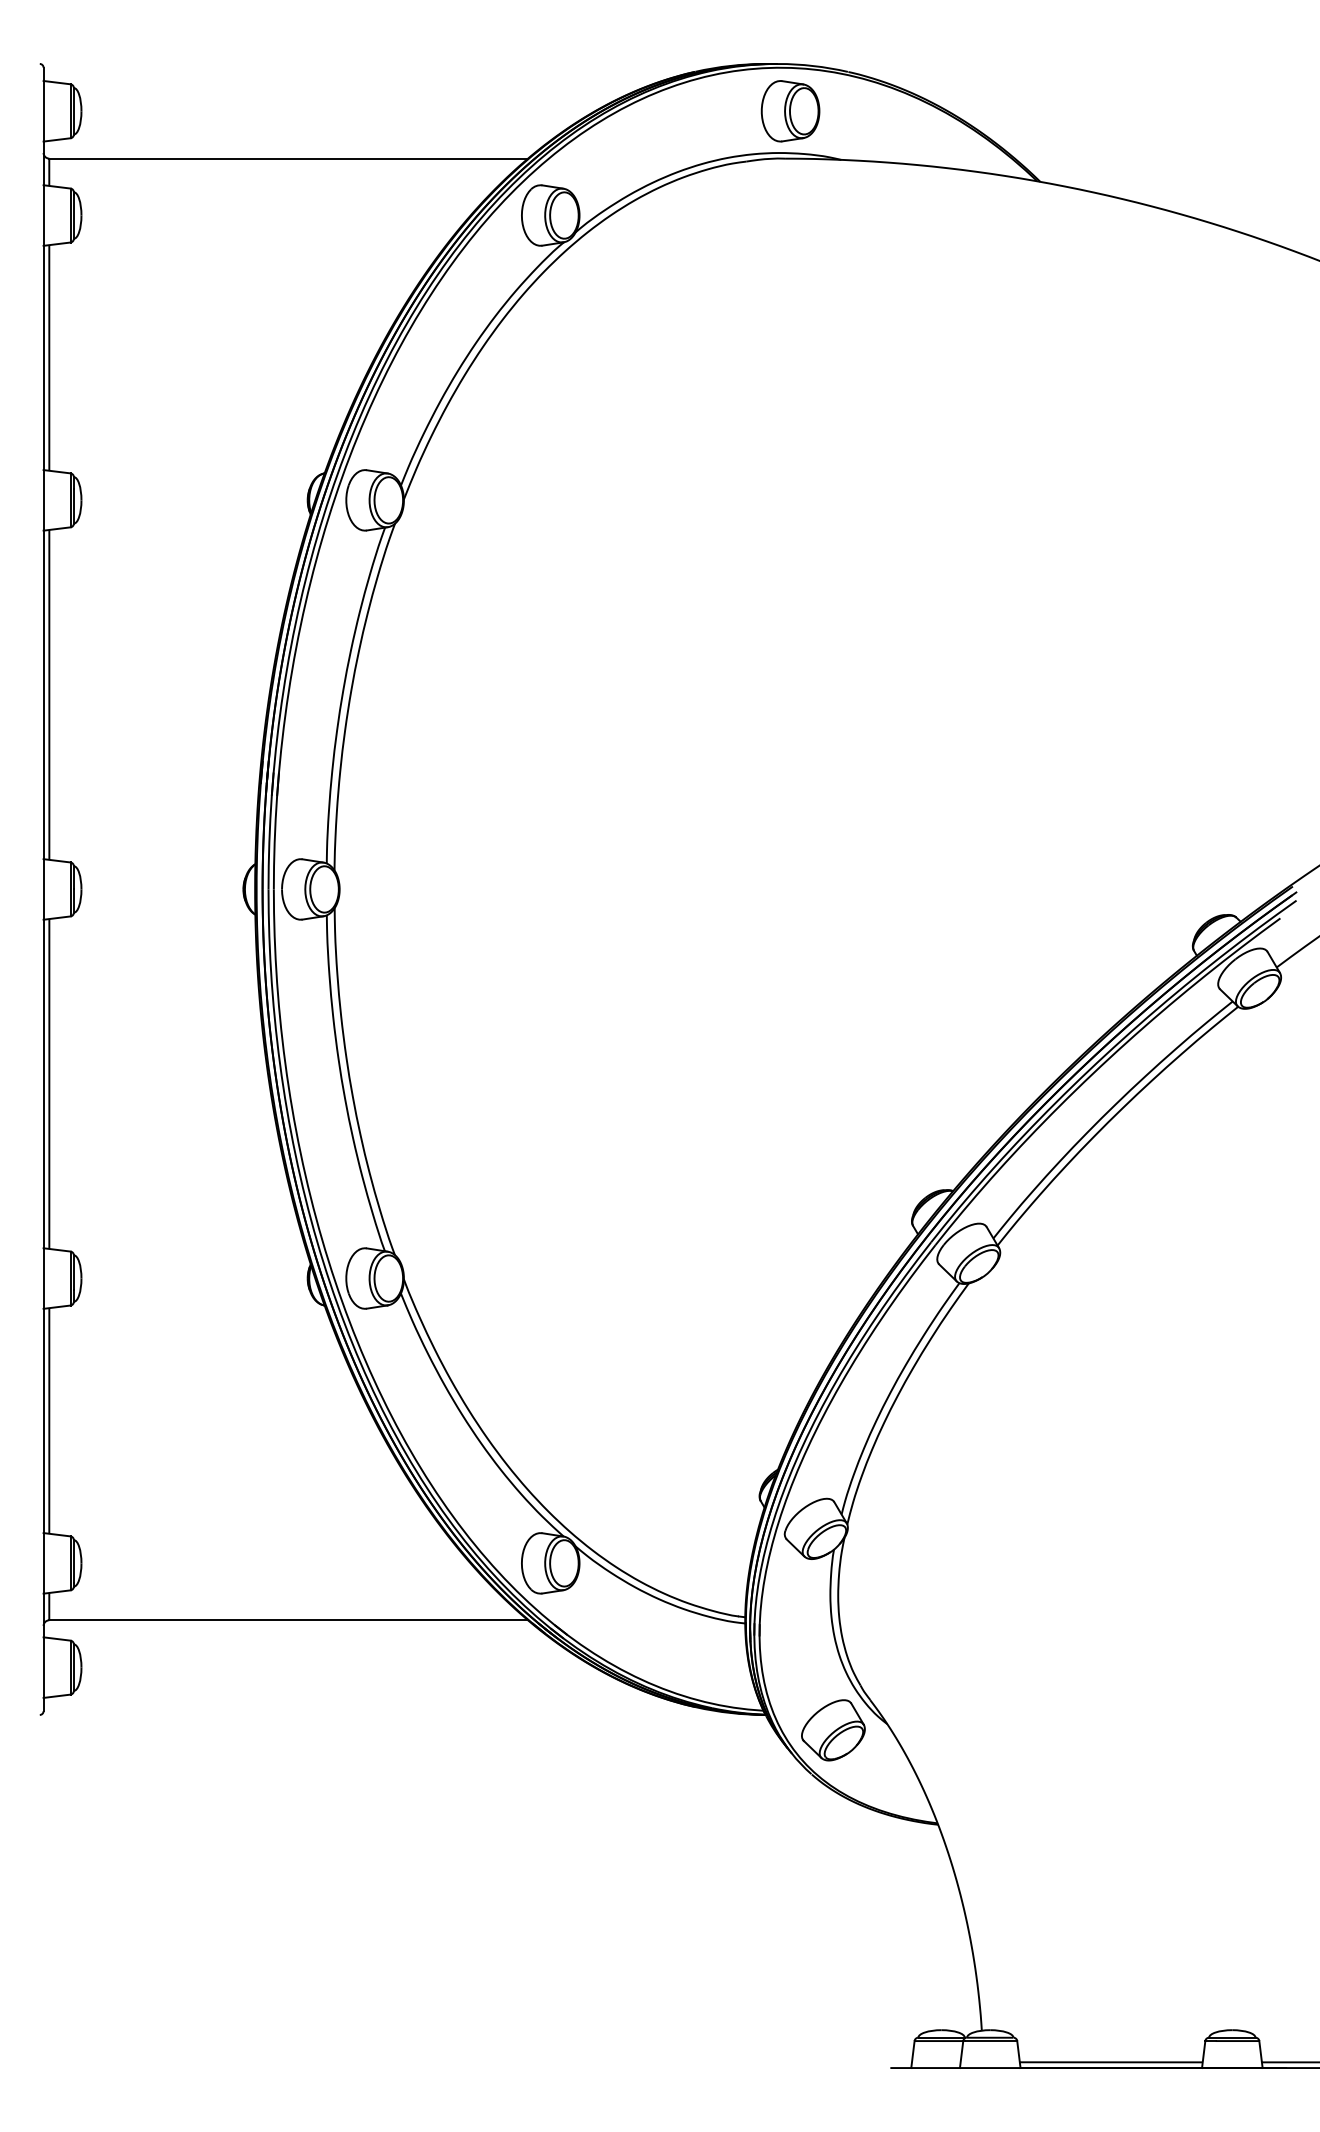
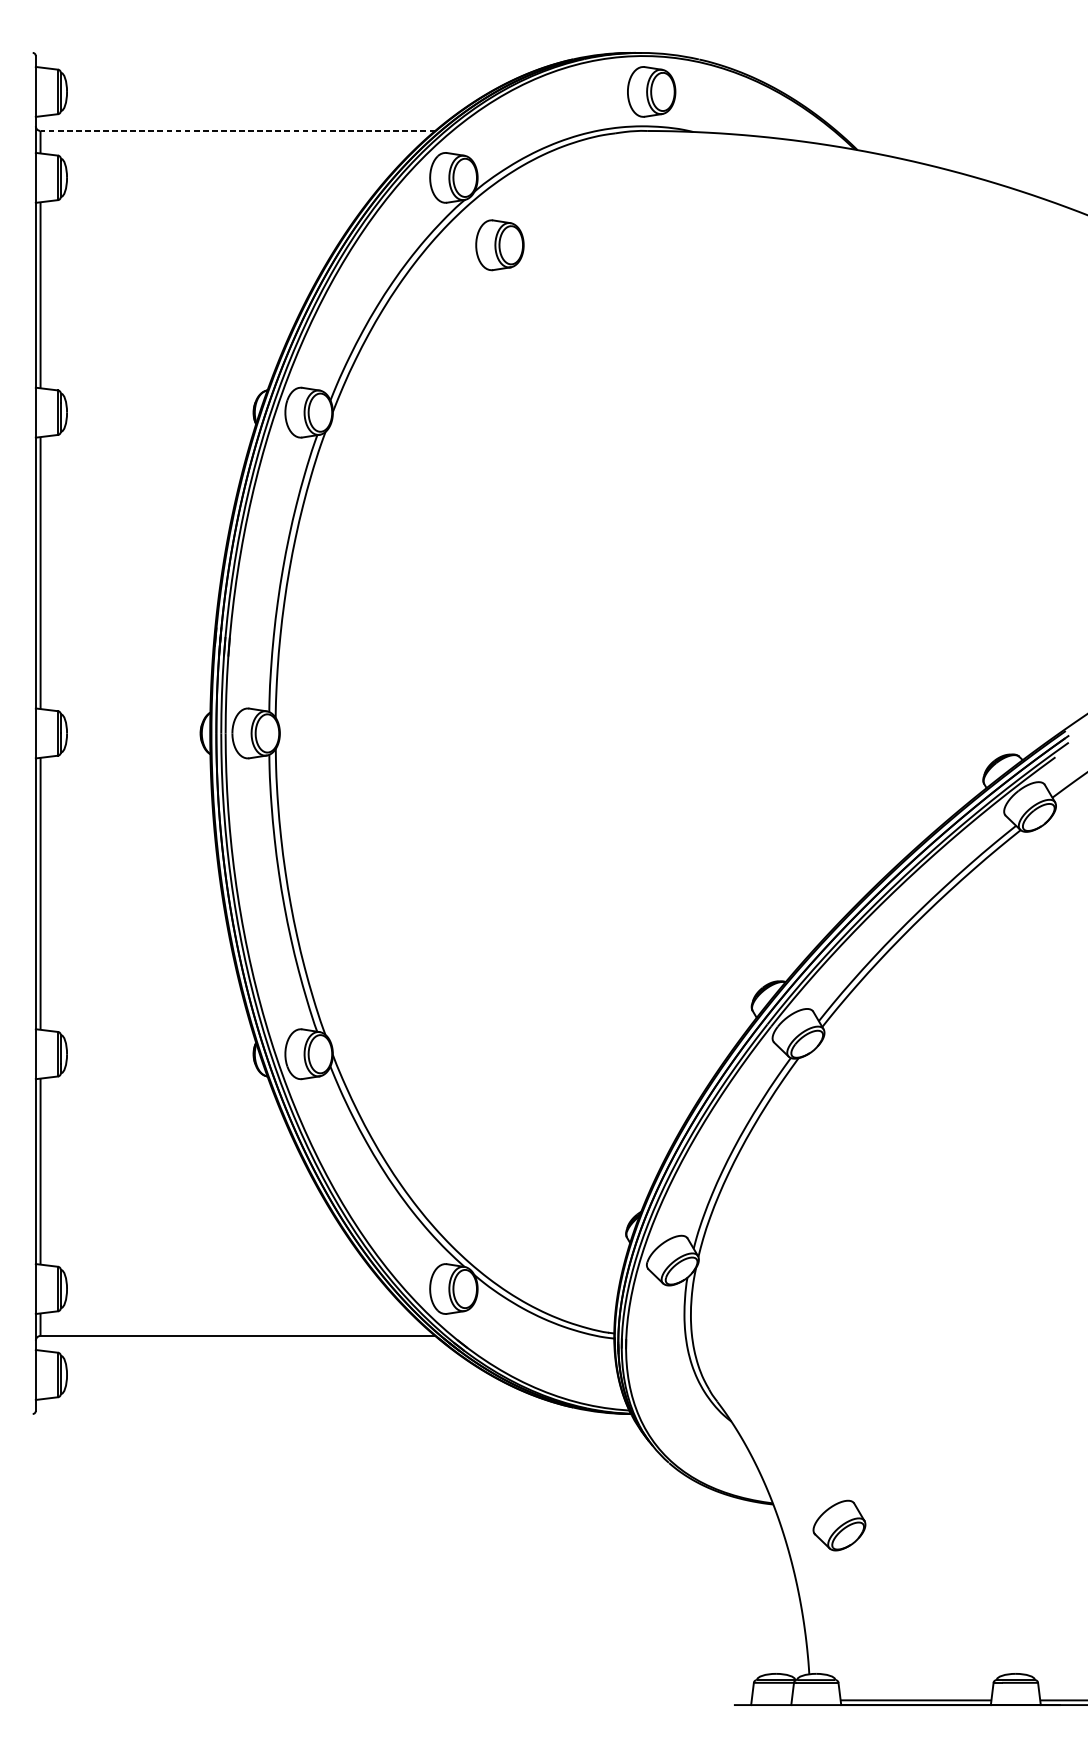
line: (288, 158) -> (237, 130), solid -> dashed
part: (606, 297) -> (499, 245), added
part: (833, 1730) -> (839, 1525), moved

